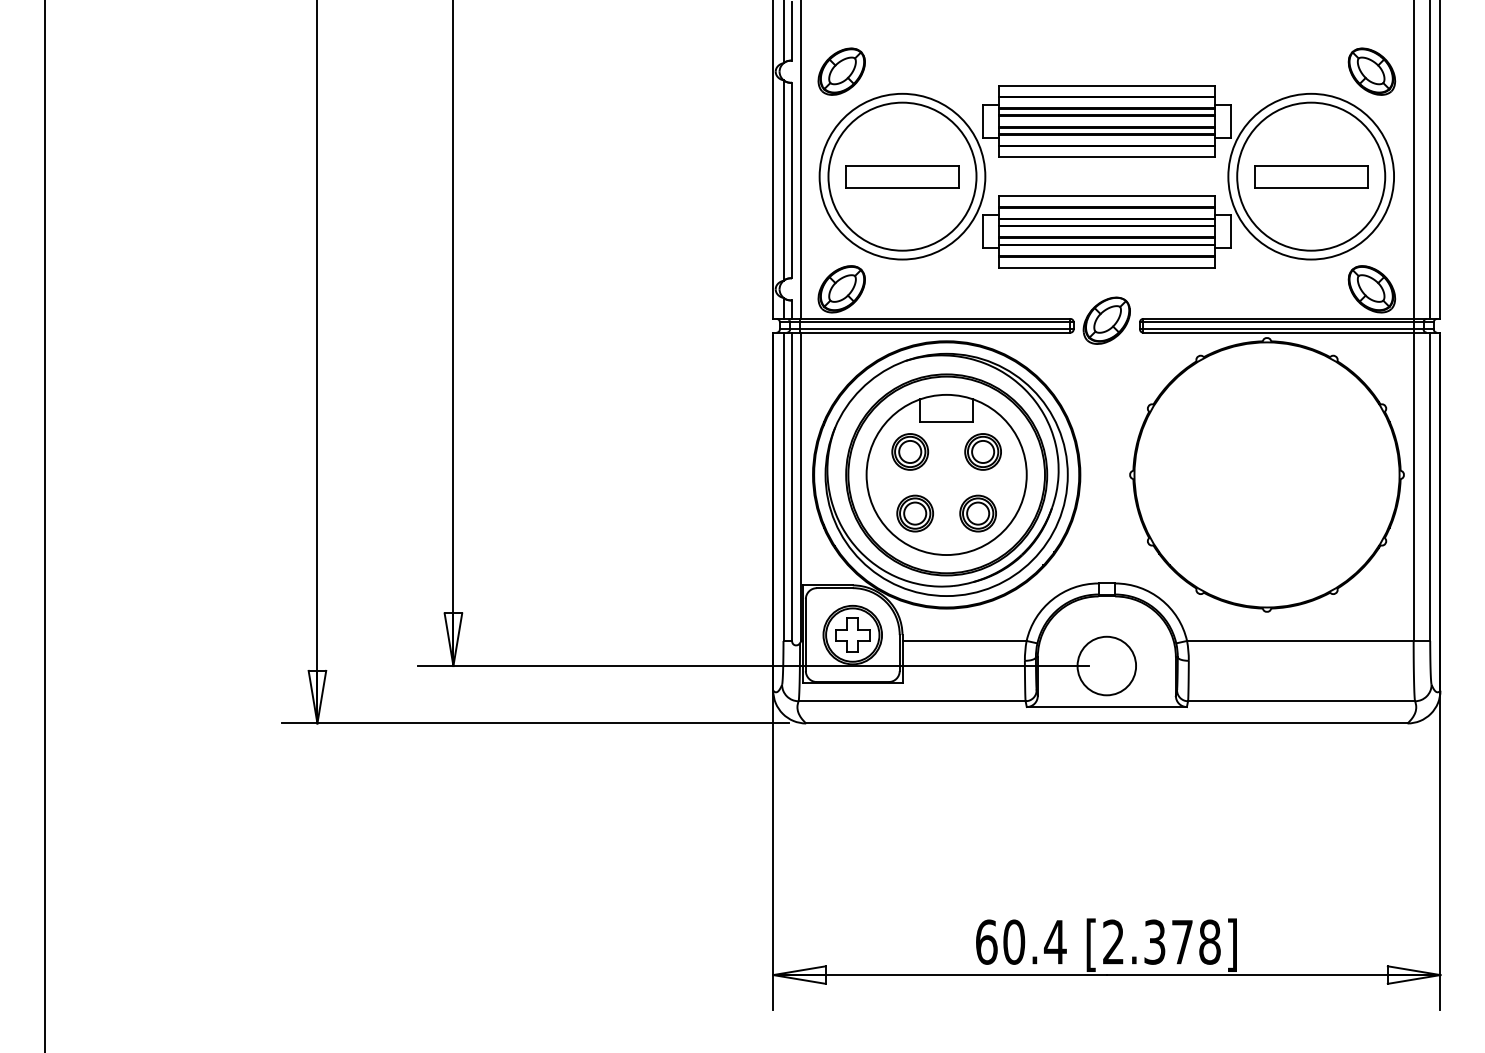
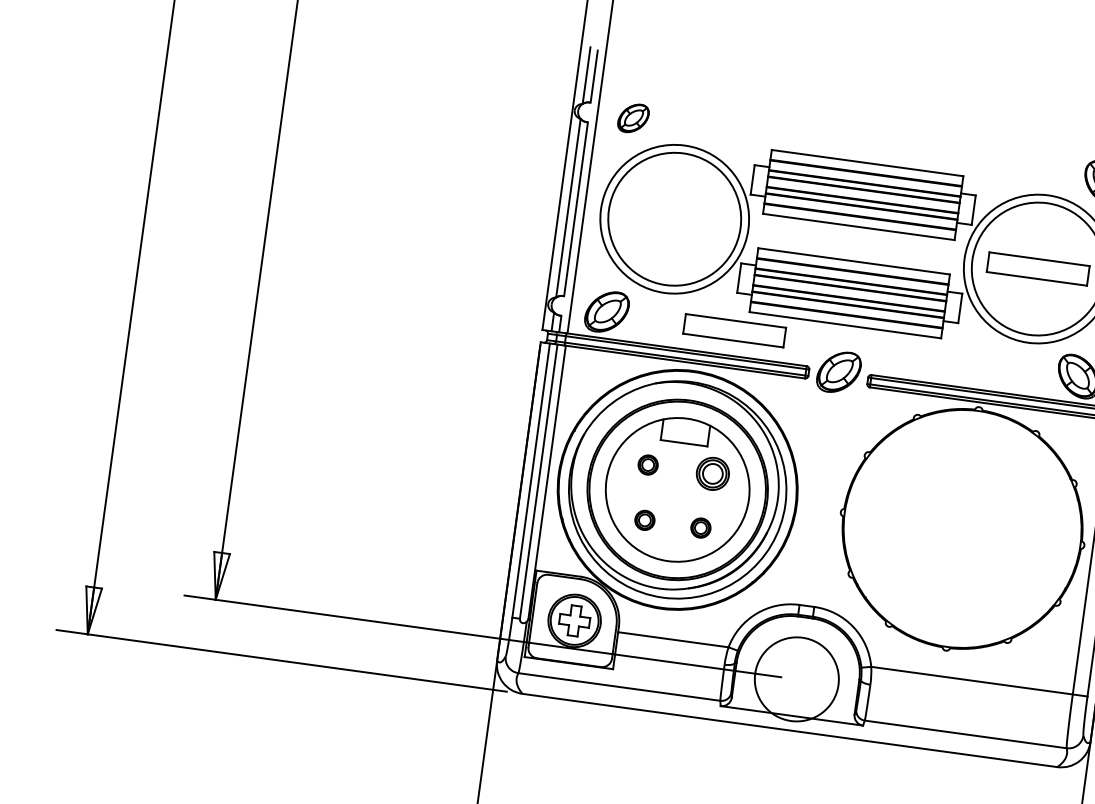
part: (841, 71) -> (633, 118), size x0.7
part: (902, 176) -> (734, 330), moved
part: (910, 451) -> (648, 464), size x0.6
part: (914, 513) -> (644, 520), size x0.6
part: (977, 513) -> (700, 527), size x0.6
circle: (1106, 665) -> (796, 678), size x1.6

